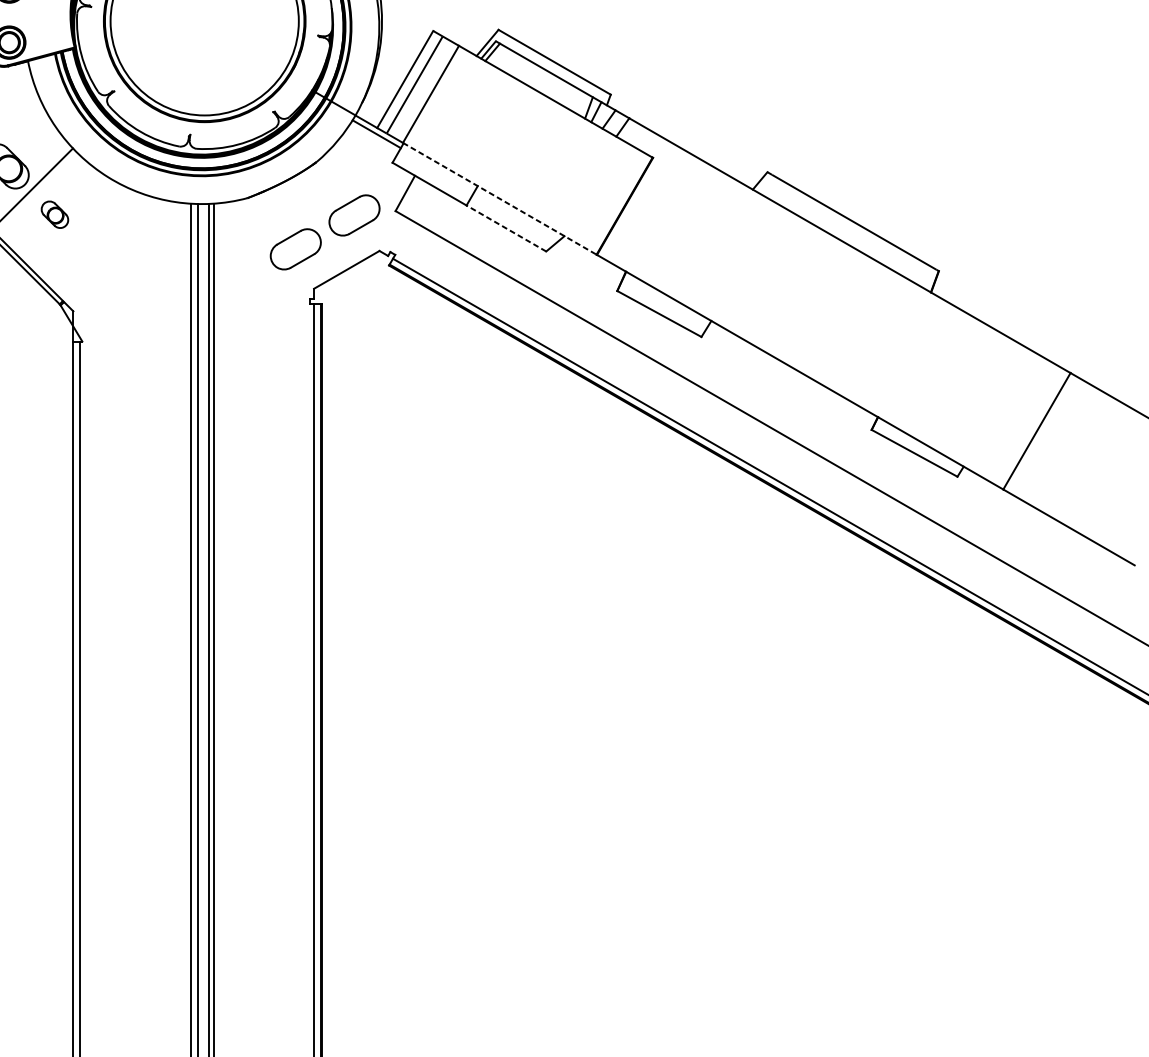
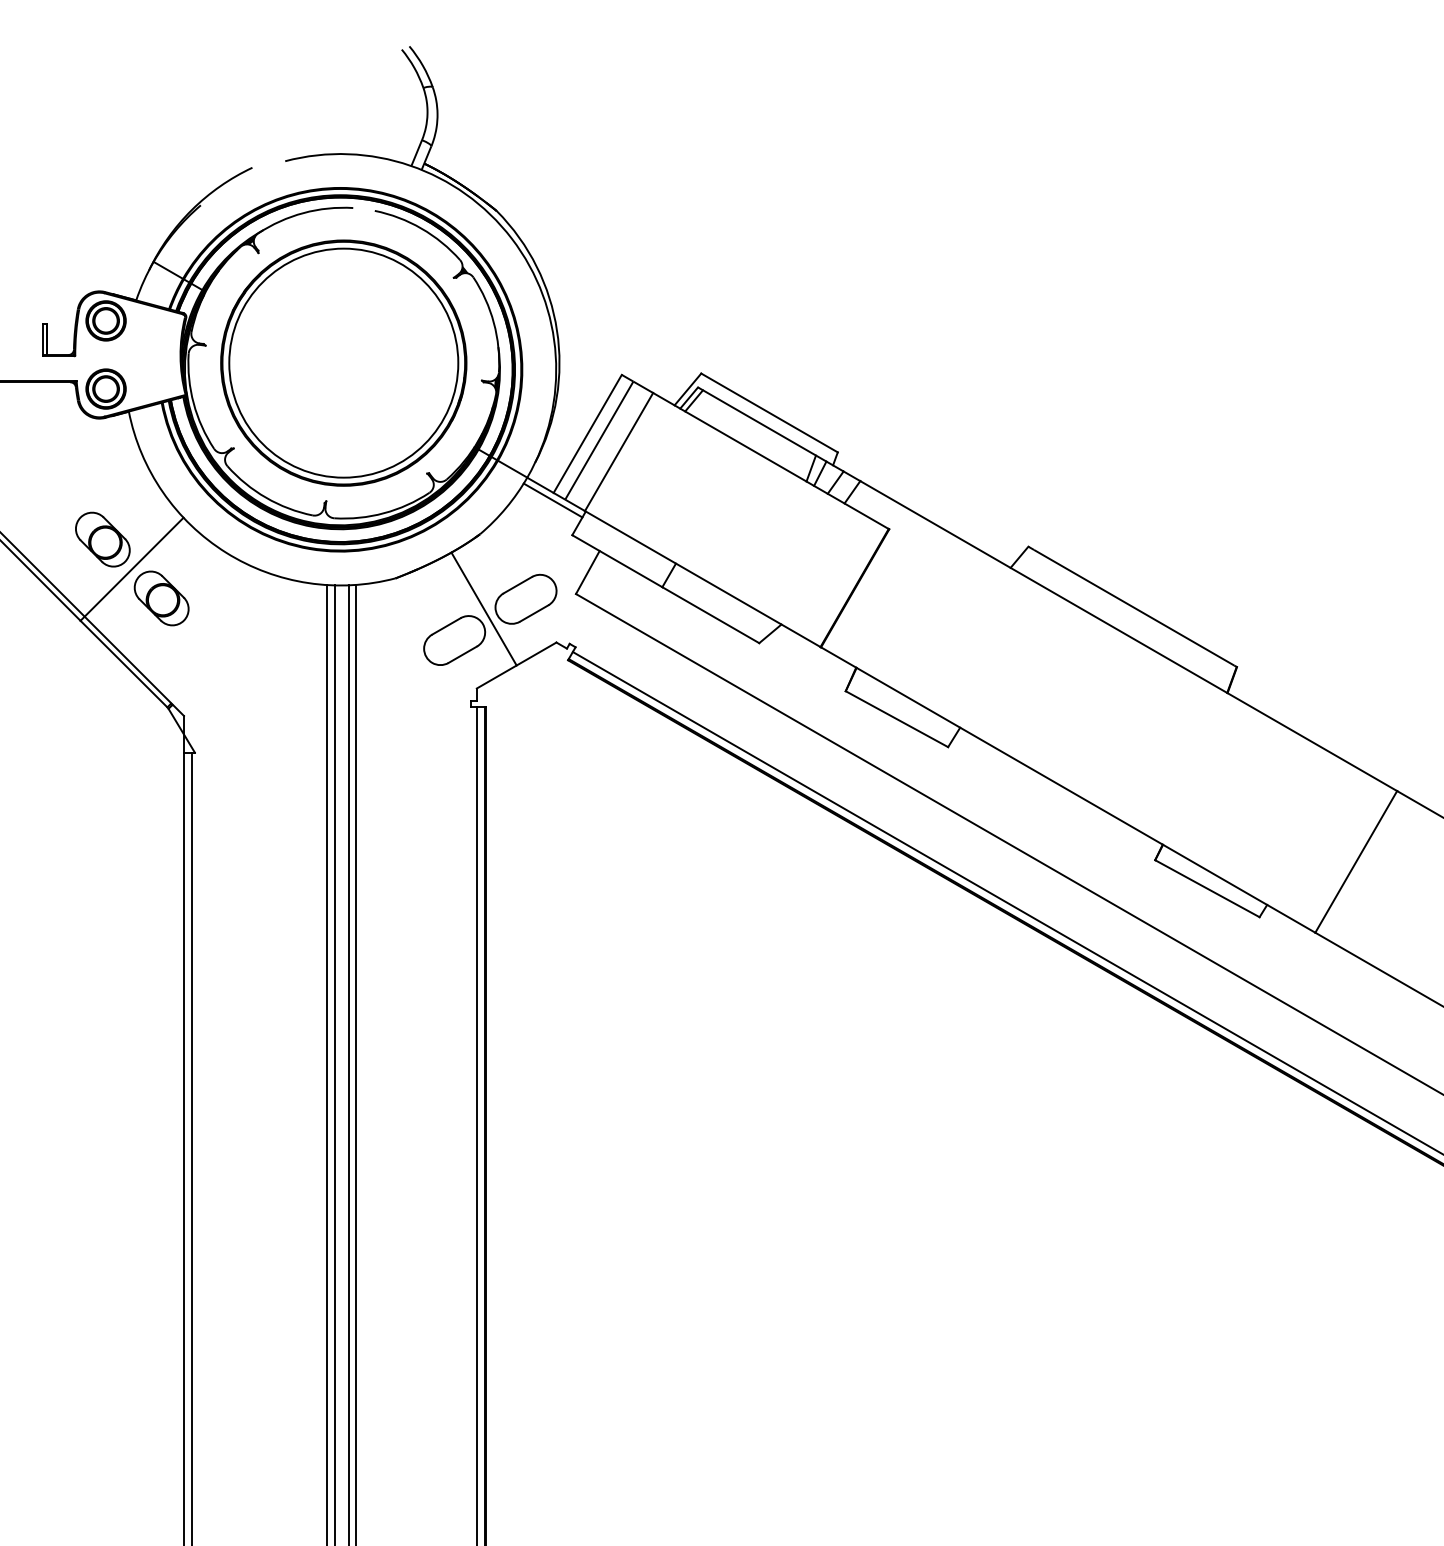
line: (499, 199) -> (702, 579), dashed -> solid
part: (54, 214) -> (161, 598), size x1.67
line: (319, 223) -> (483, 608), added
line: (506, 228) -> (710, 615), dashed -> solid

